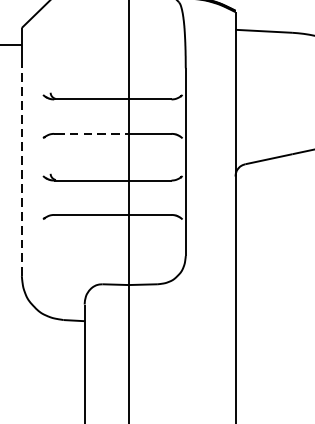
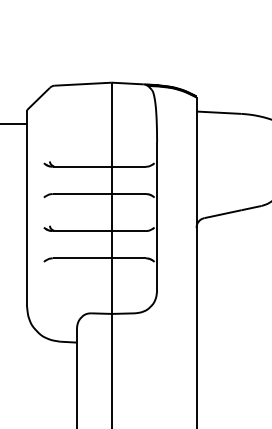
line: (91, 134) -> (82, 194), dashed -> solid
line: (22, 167) -> (27, 220), dashed -> solid

